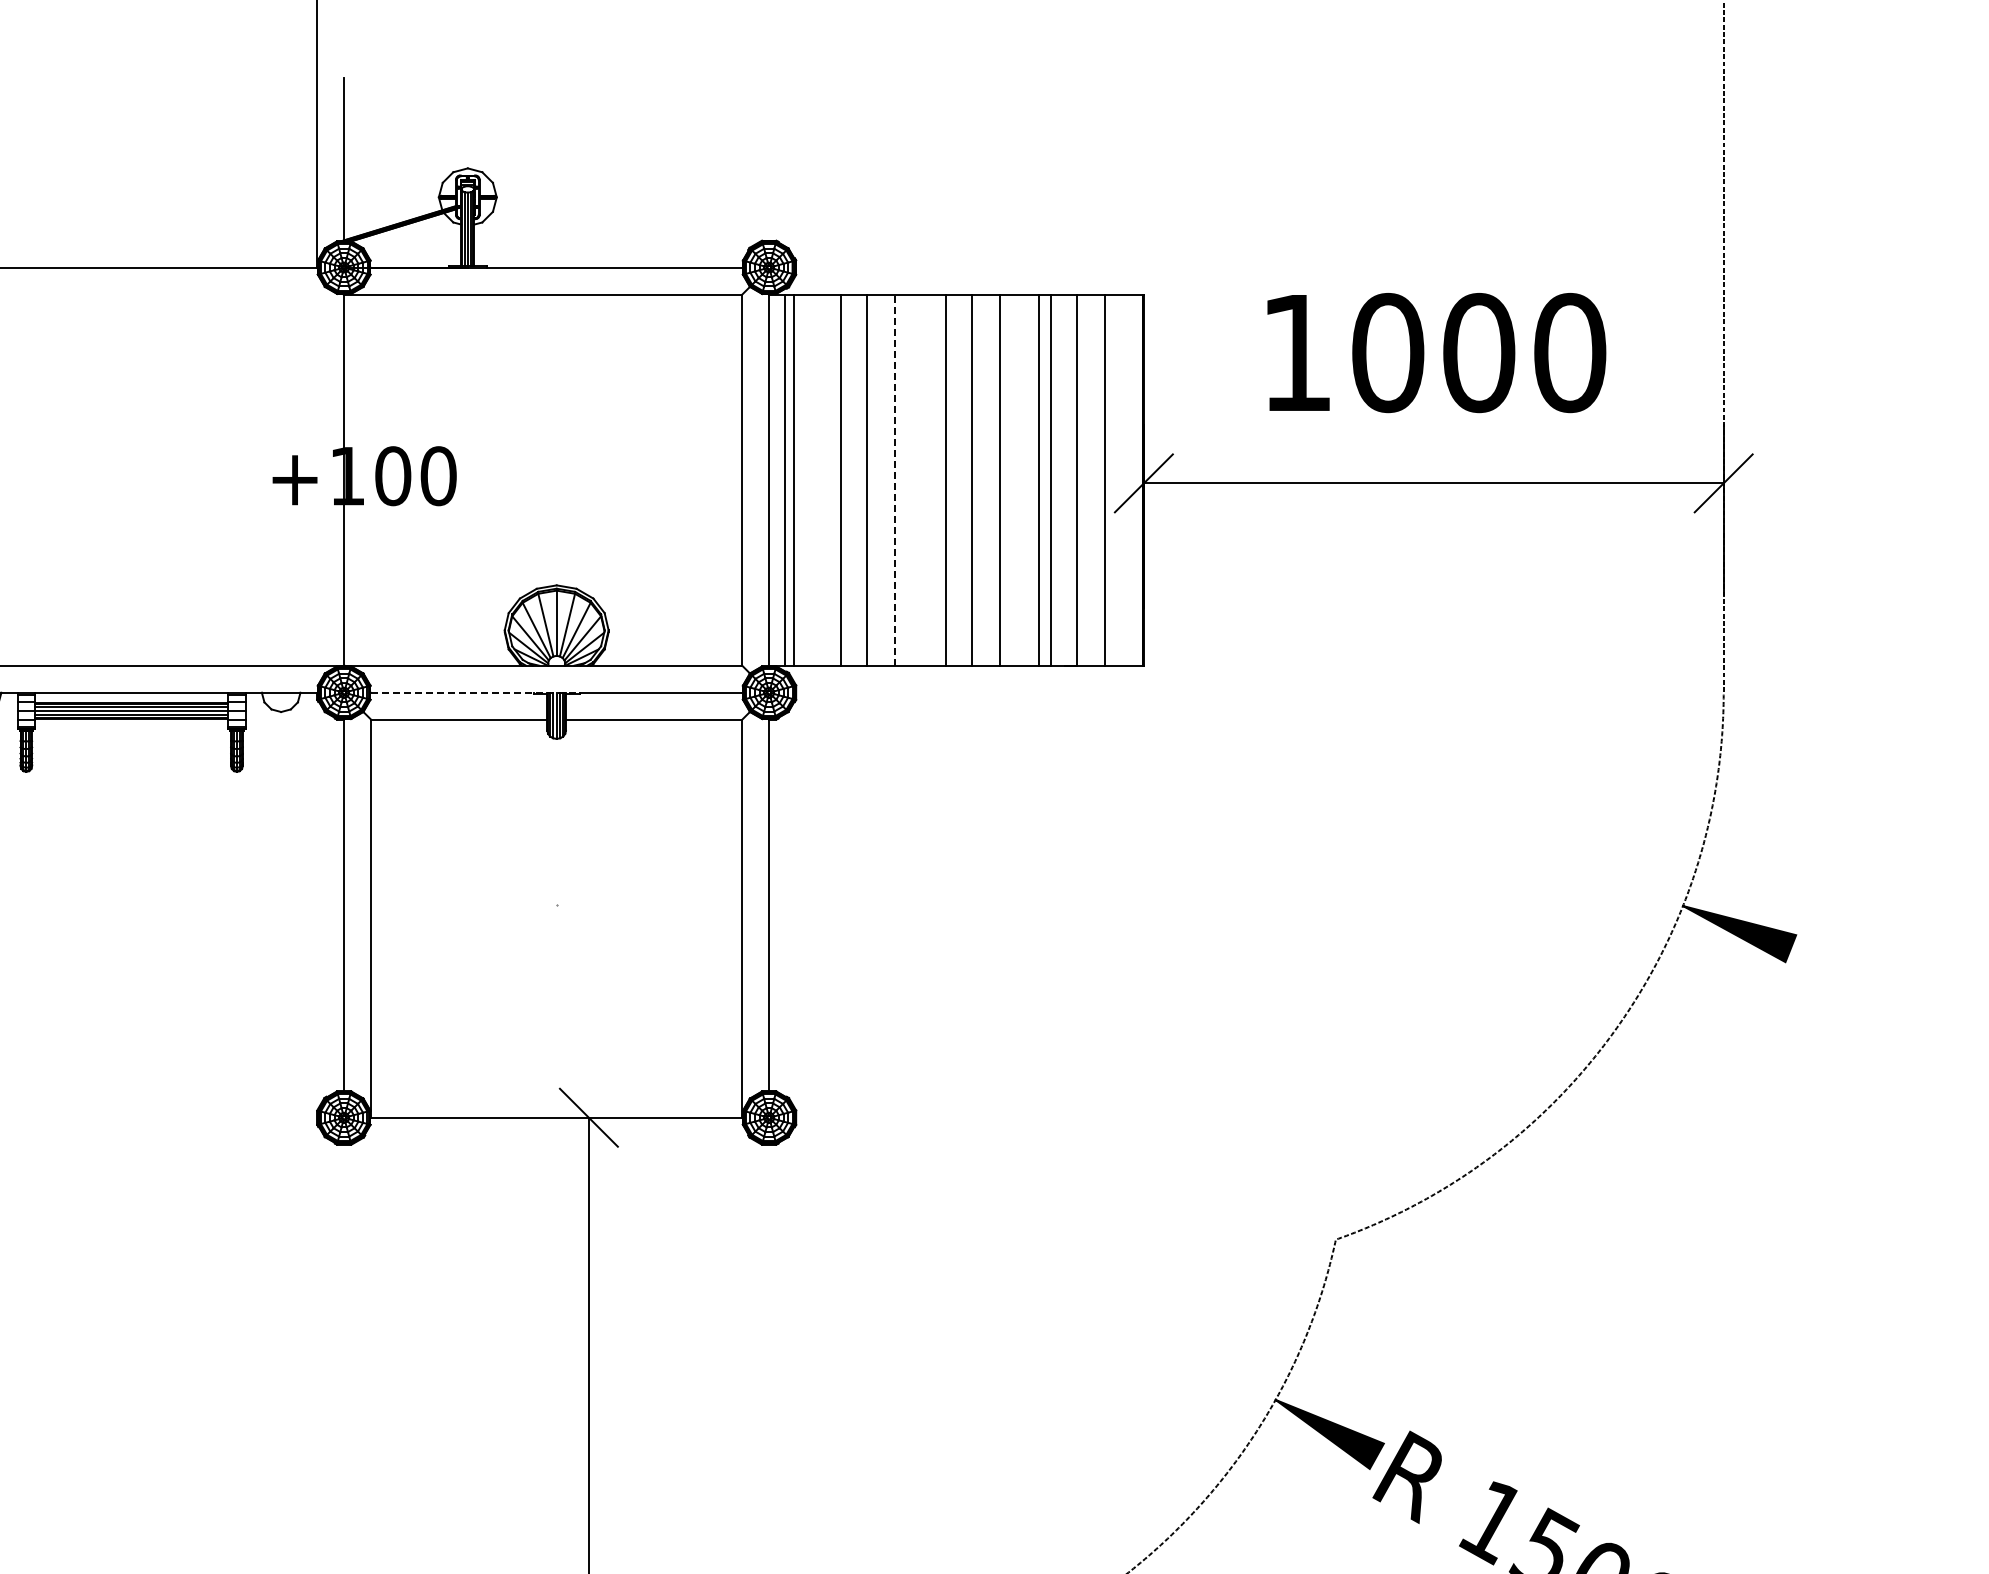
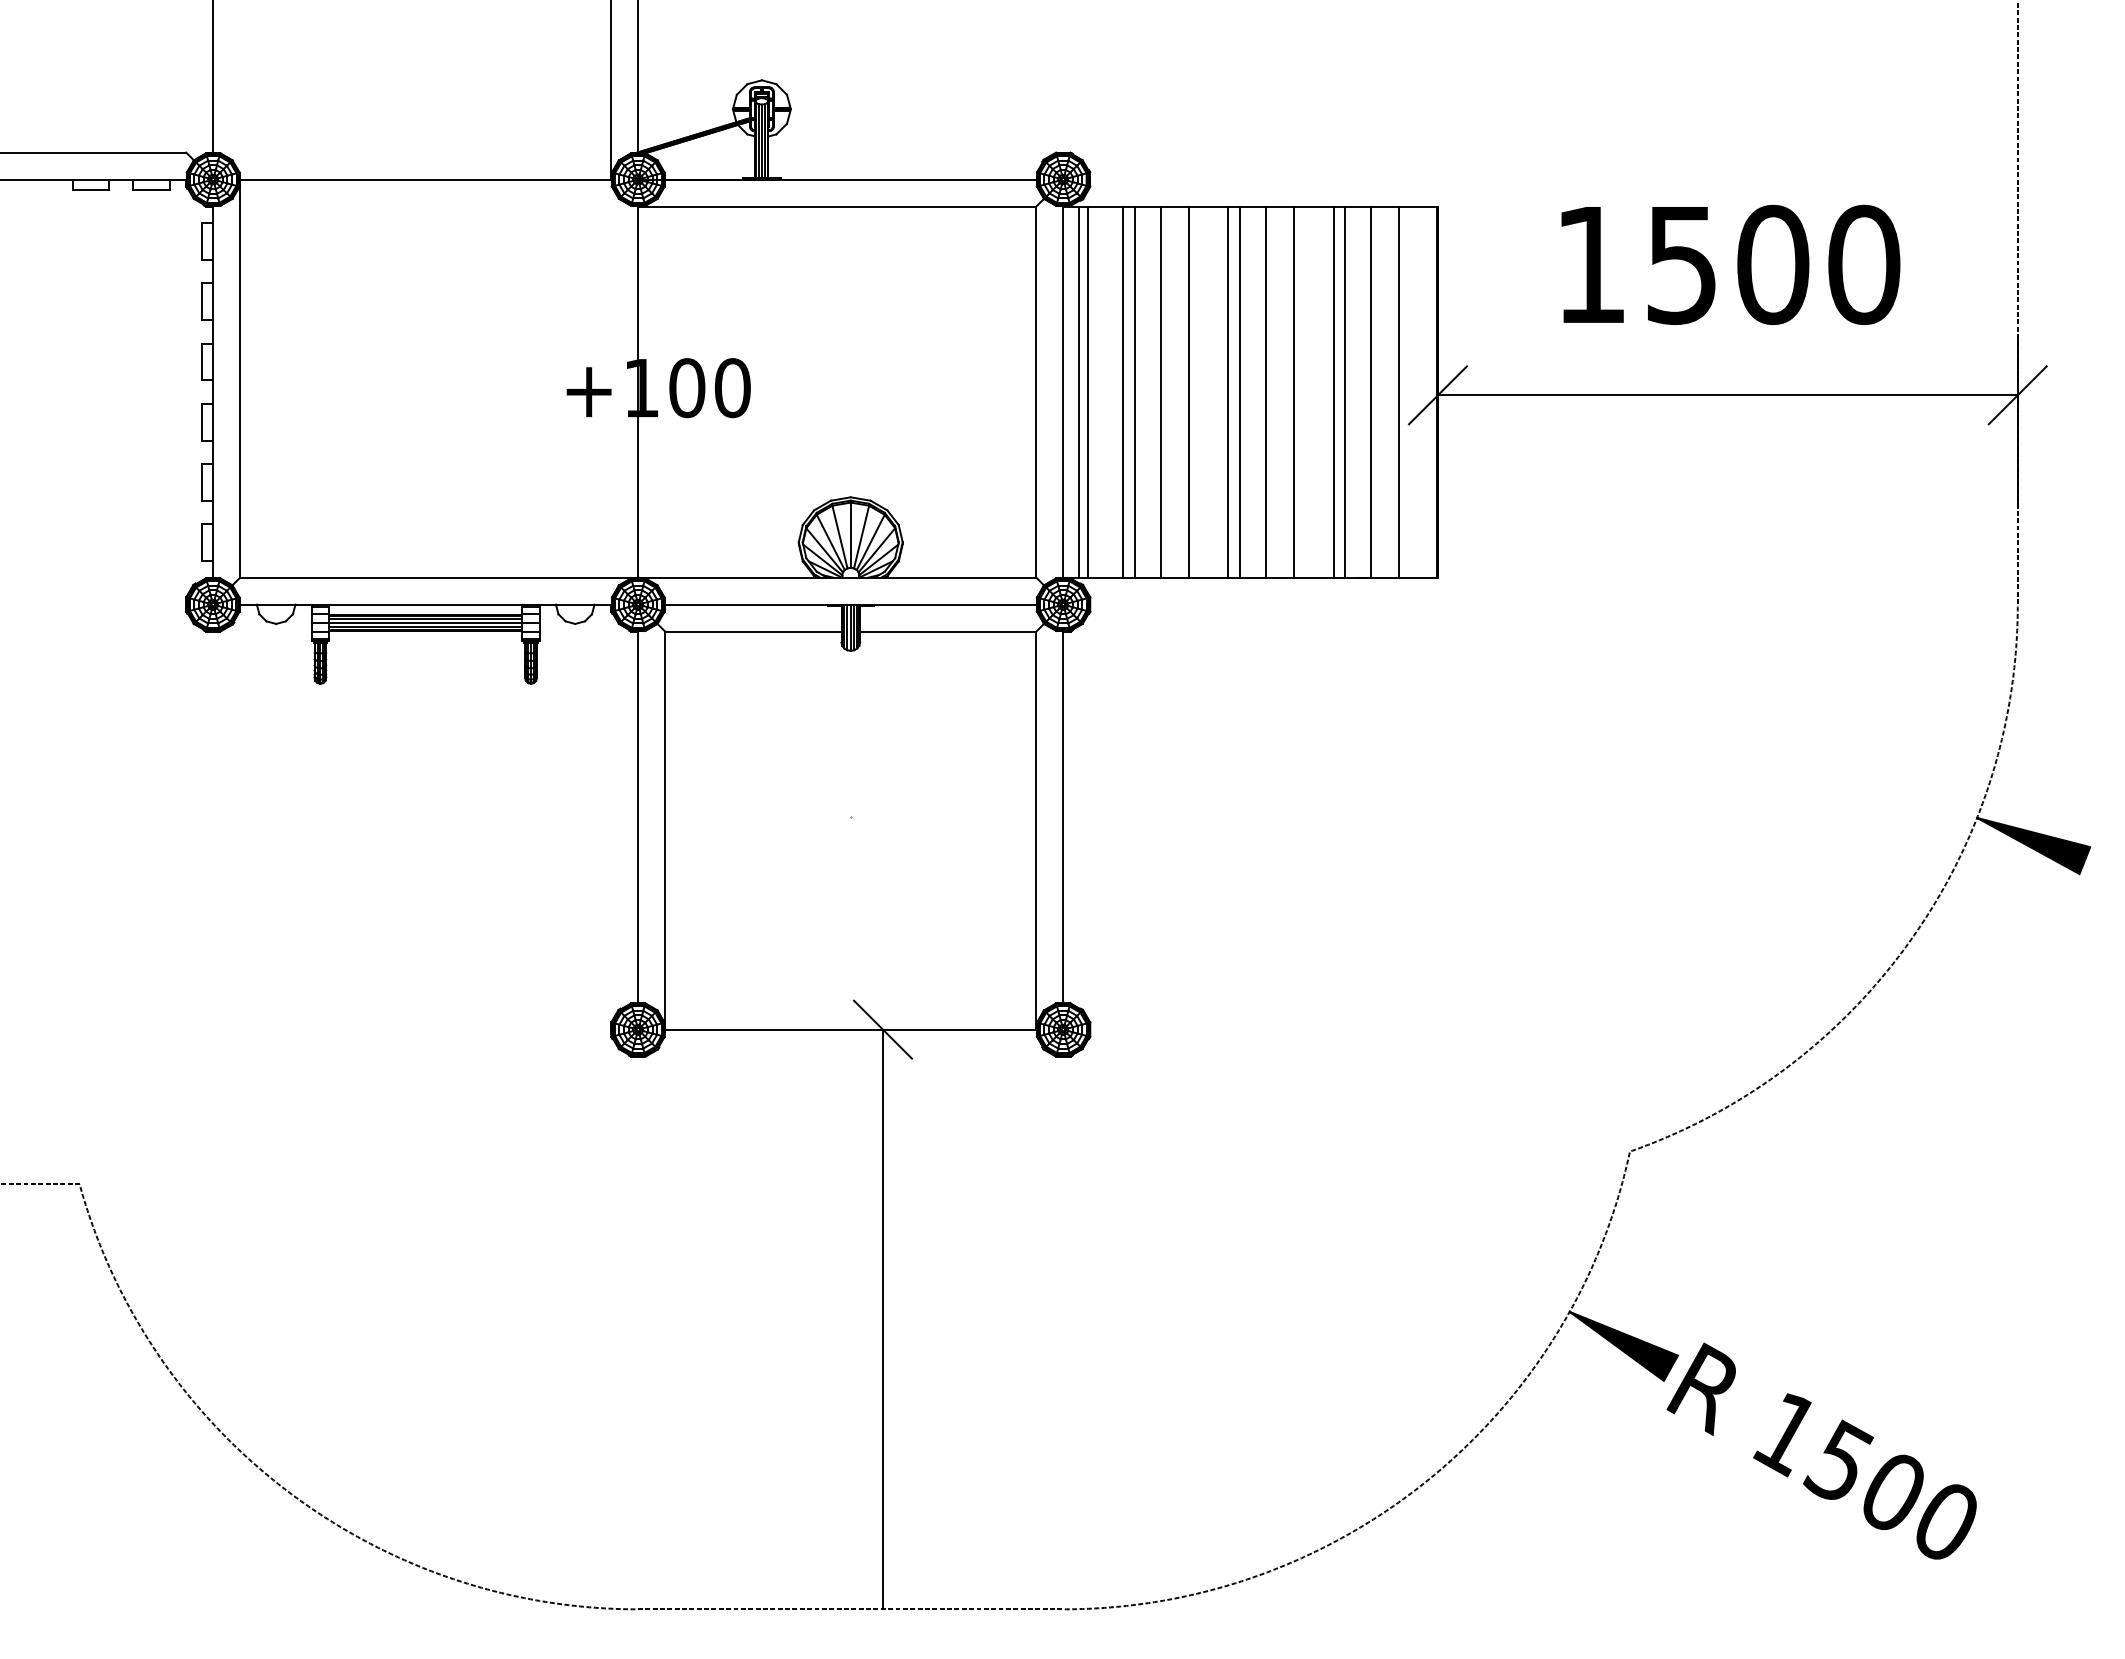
text: (1388, 352) -> (1682, 264), 1000 -> 1500
line: (829, 479) -> (1123, 391), added
line: (894, 479) -> (1188, 391), dashed -> solid
line: (934, 479) -> (1228, 391), added
line: (475, 692) -> (769, 604), dashed -> solid

